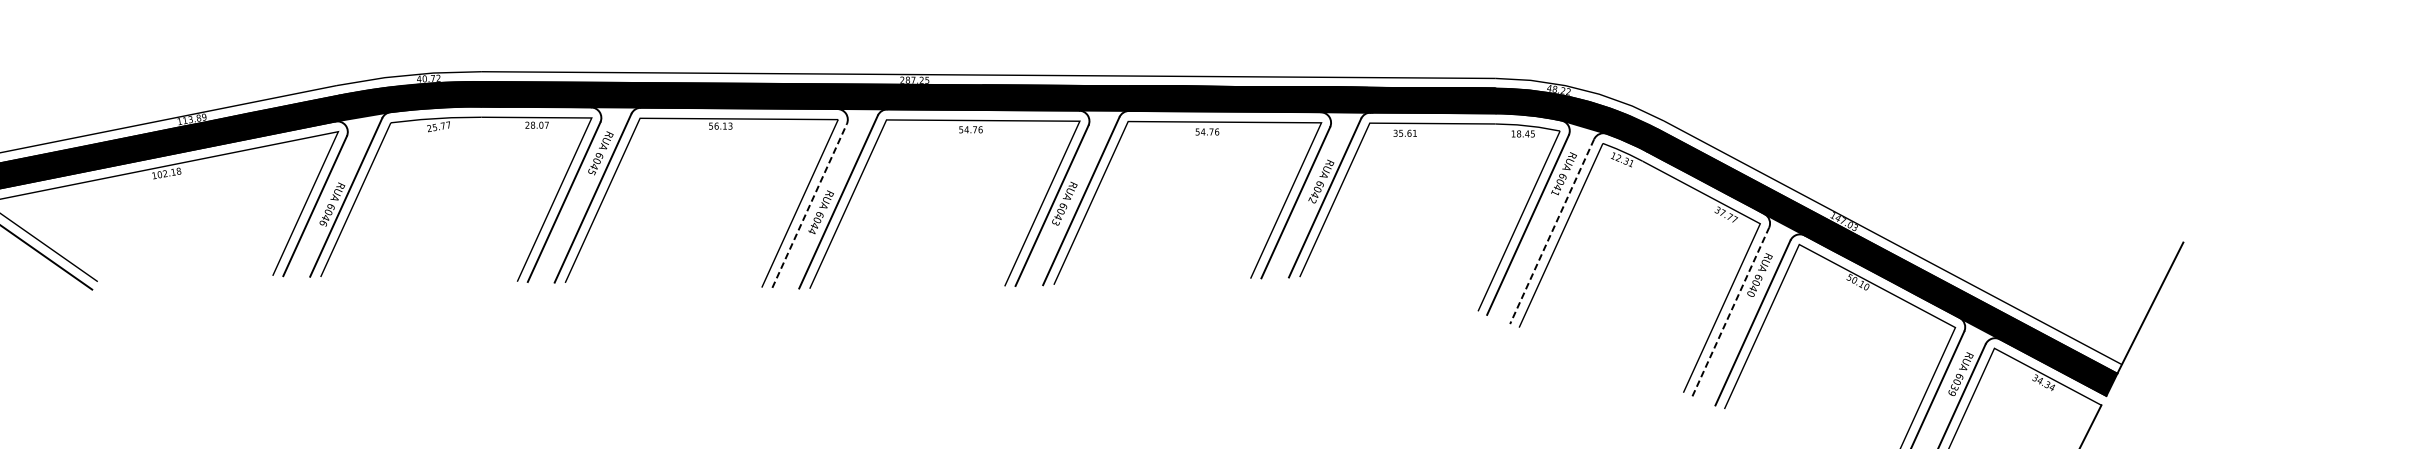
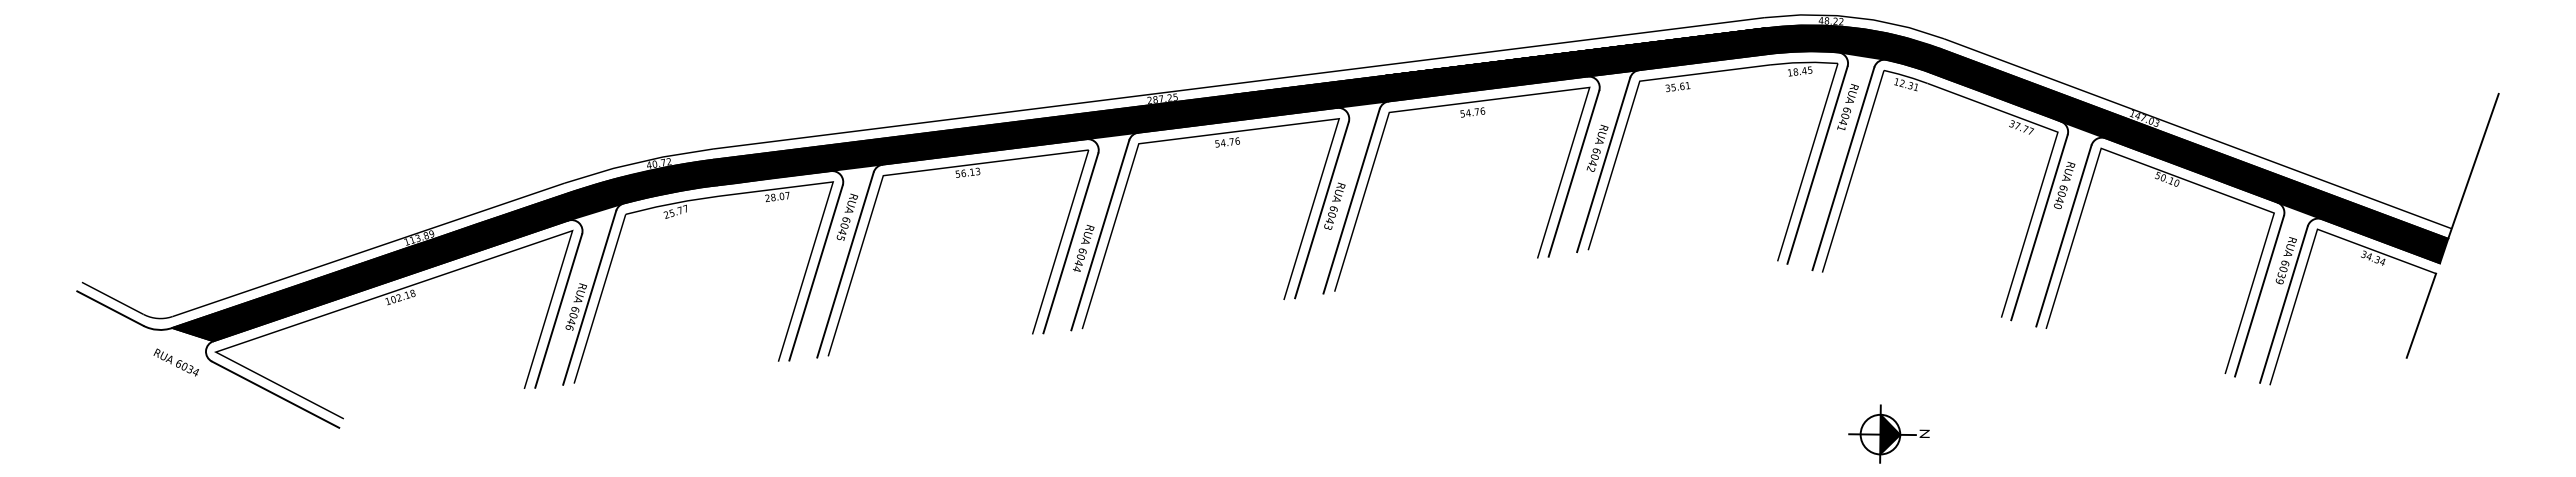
line: (810, 205) -> (1071, 242), dashed -> solid
line: (1552, 231) -> (1843, 168), dashed -> solid
line: (1730, 311) -> (2039, 227), dashed -> solid

